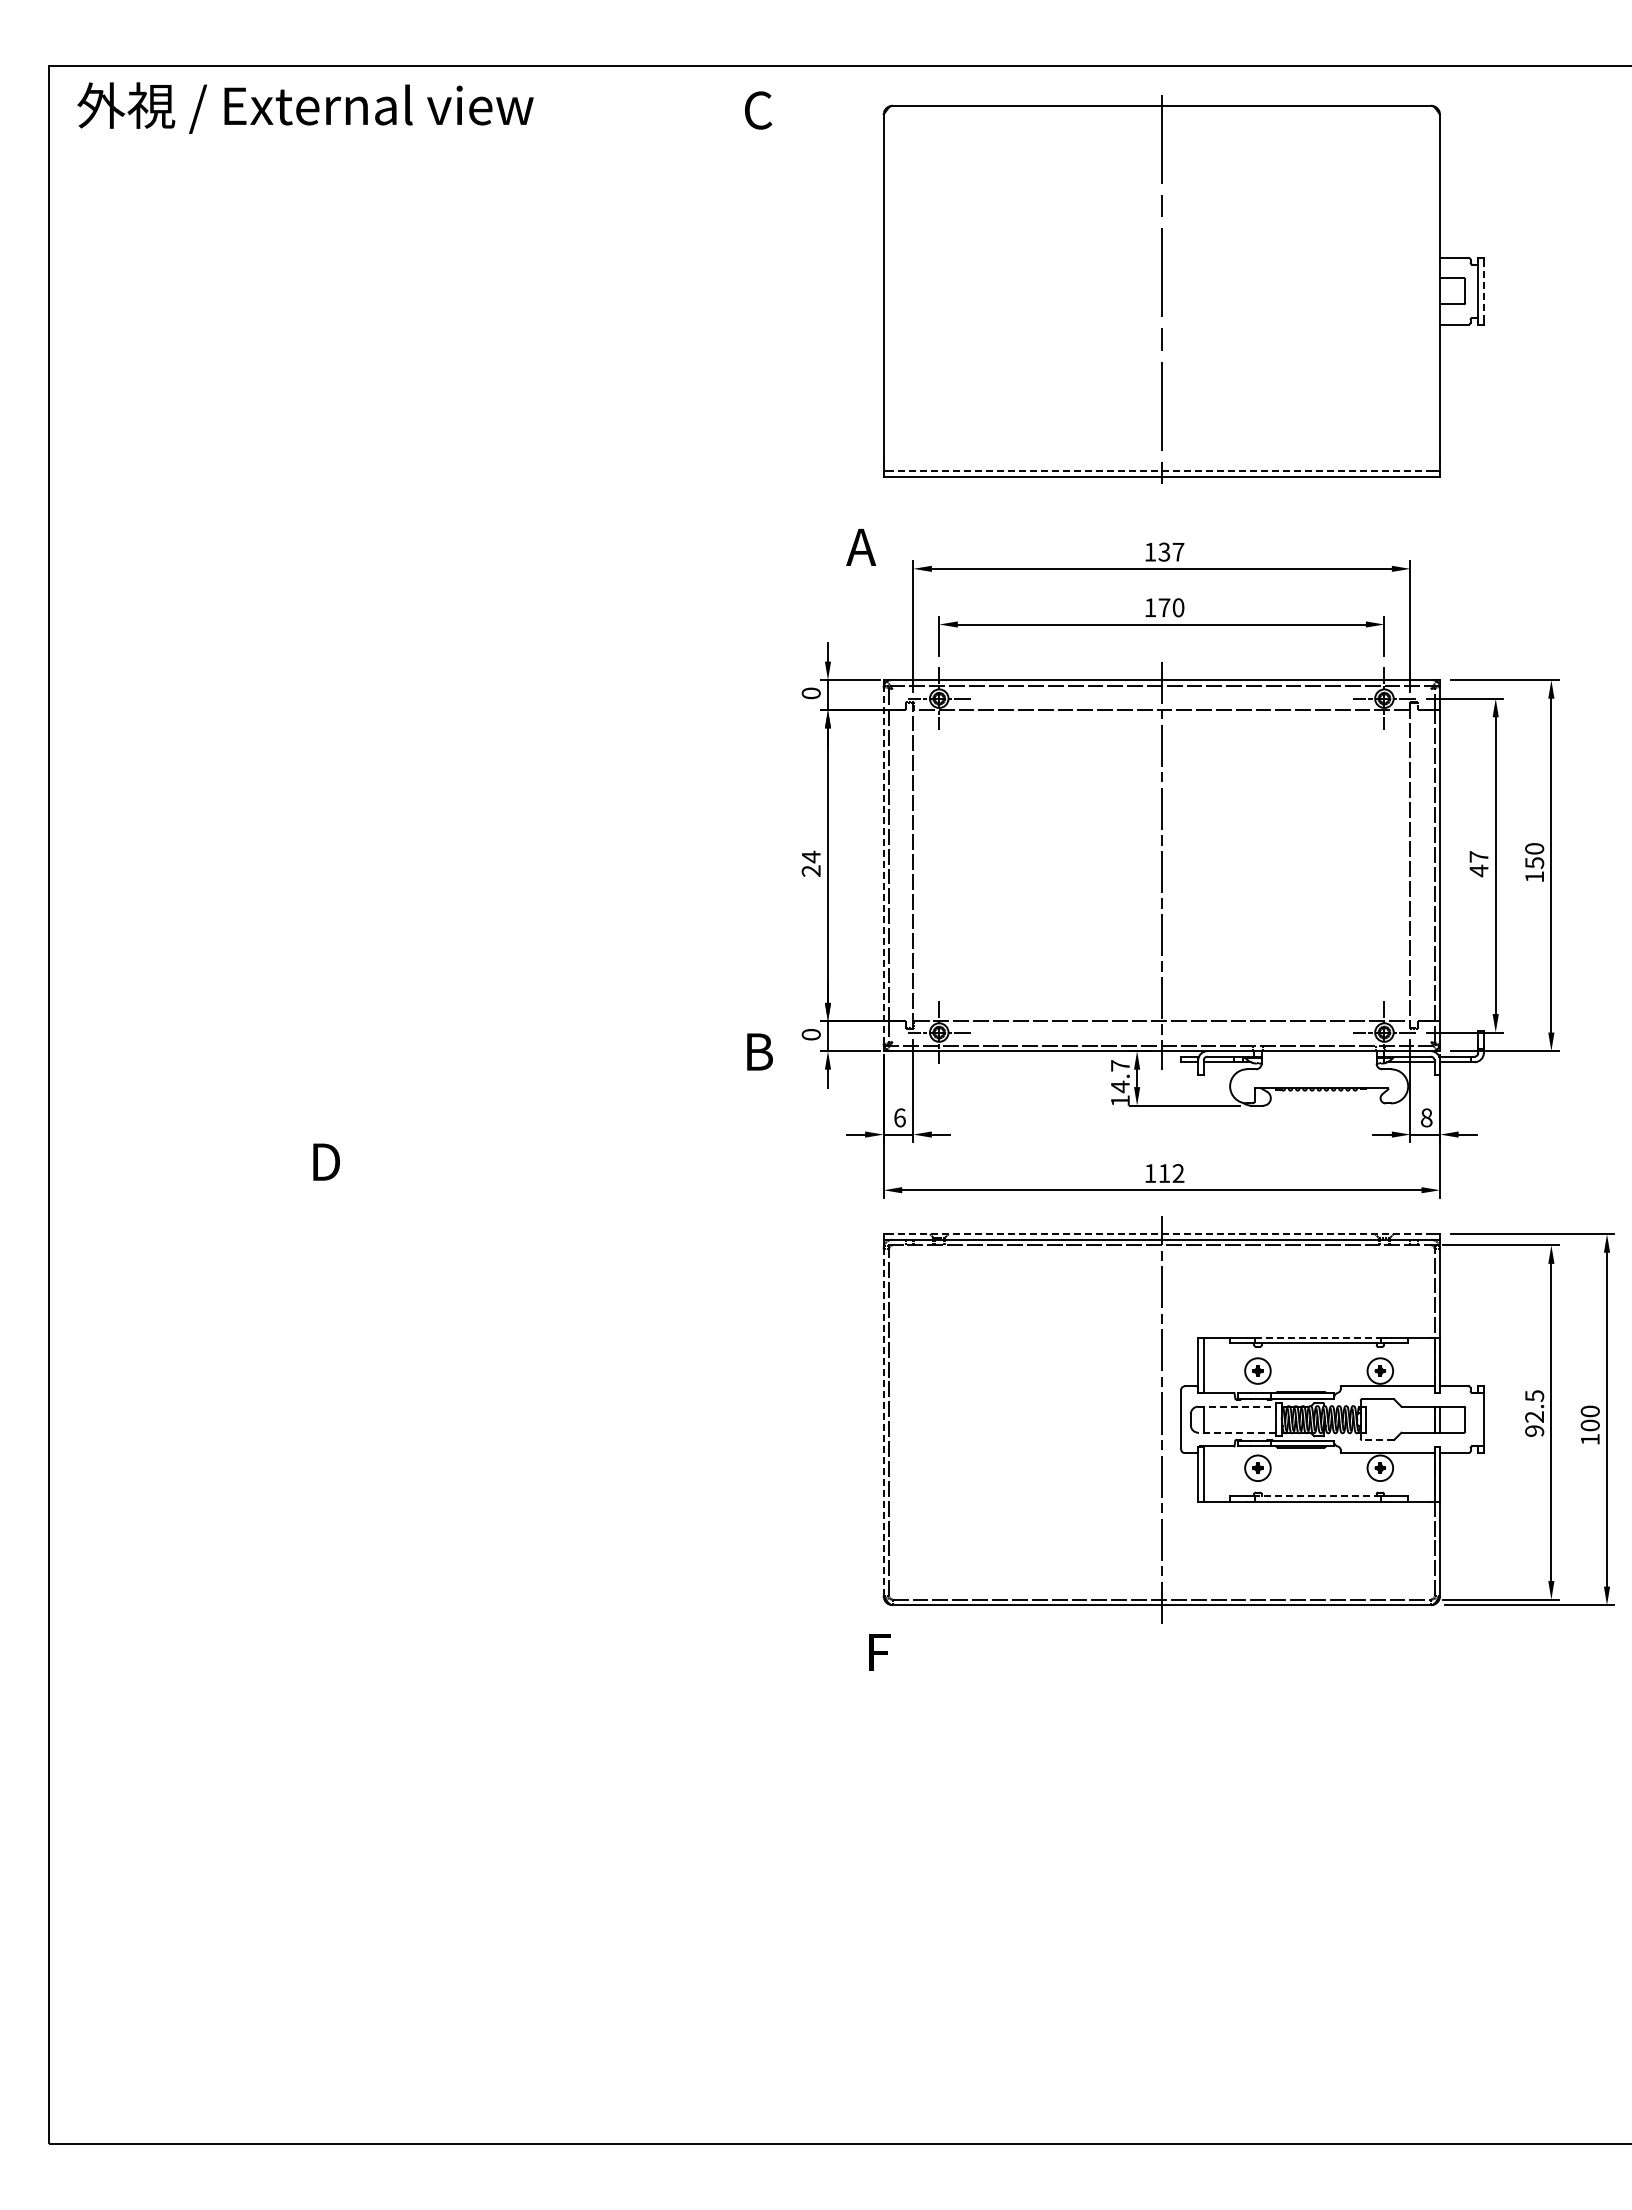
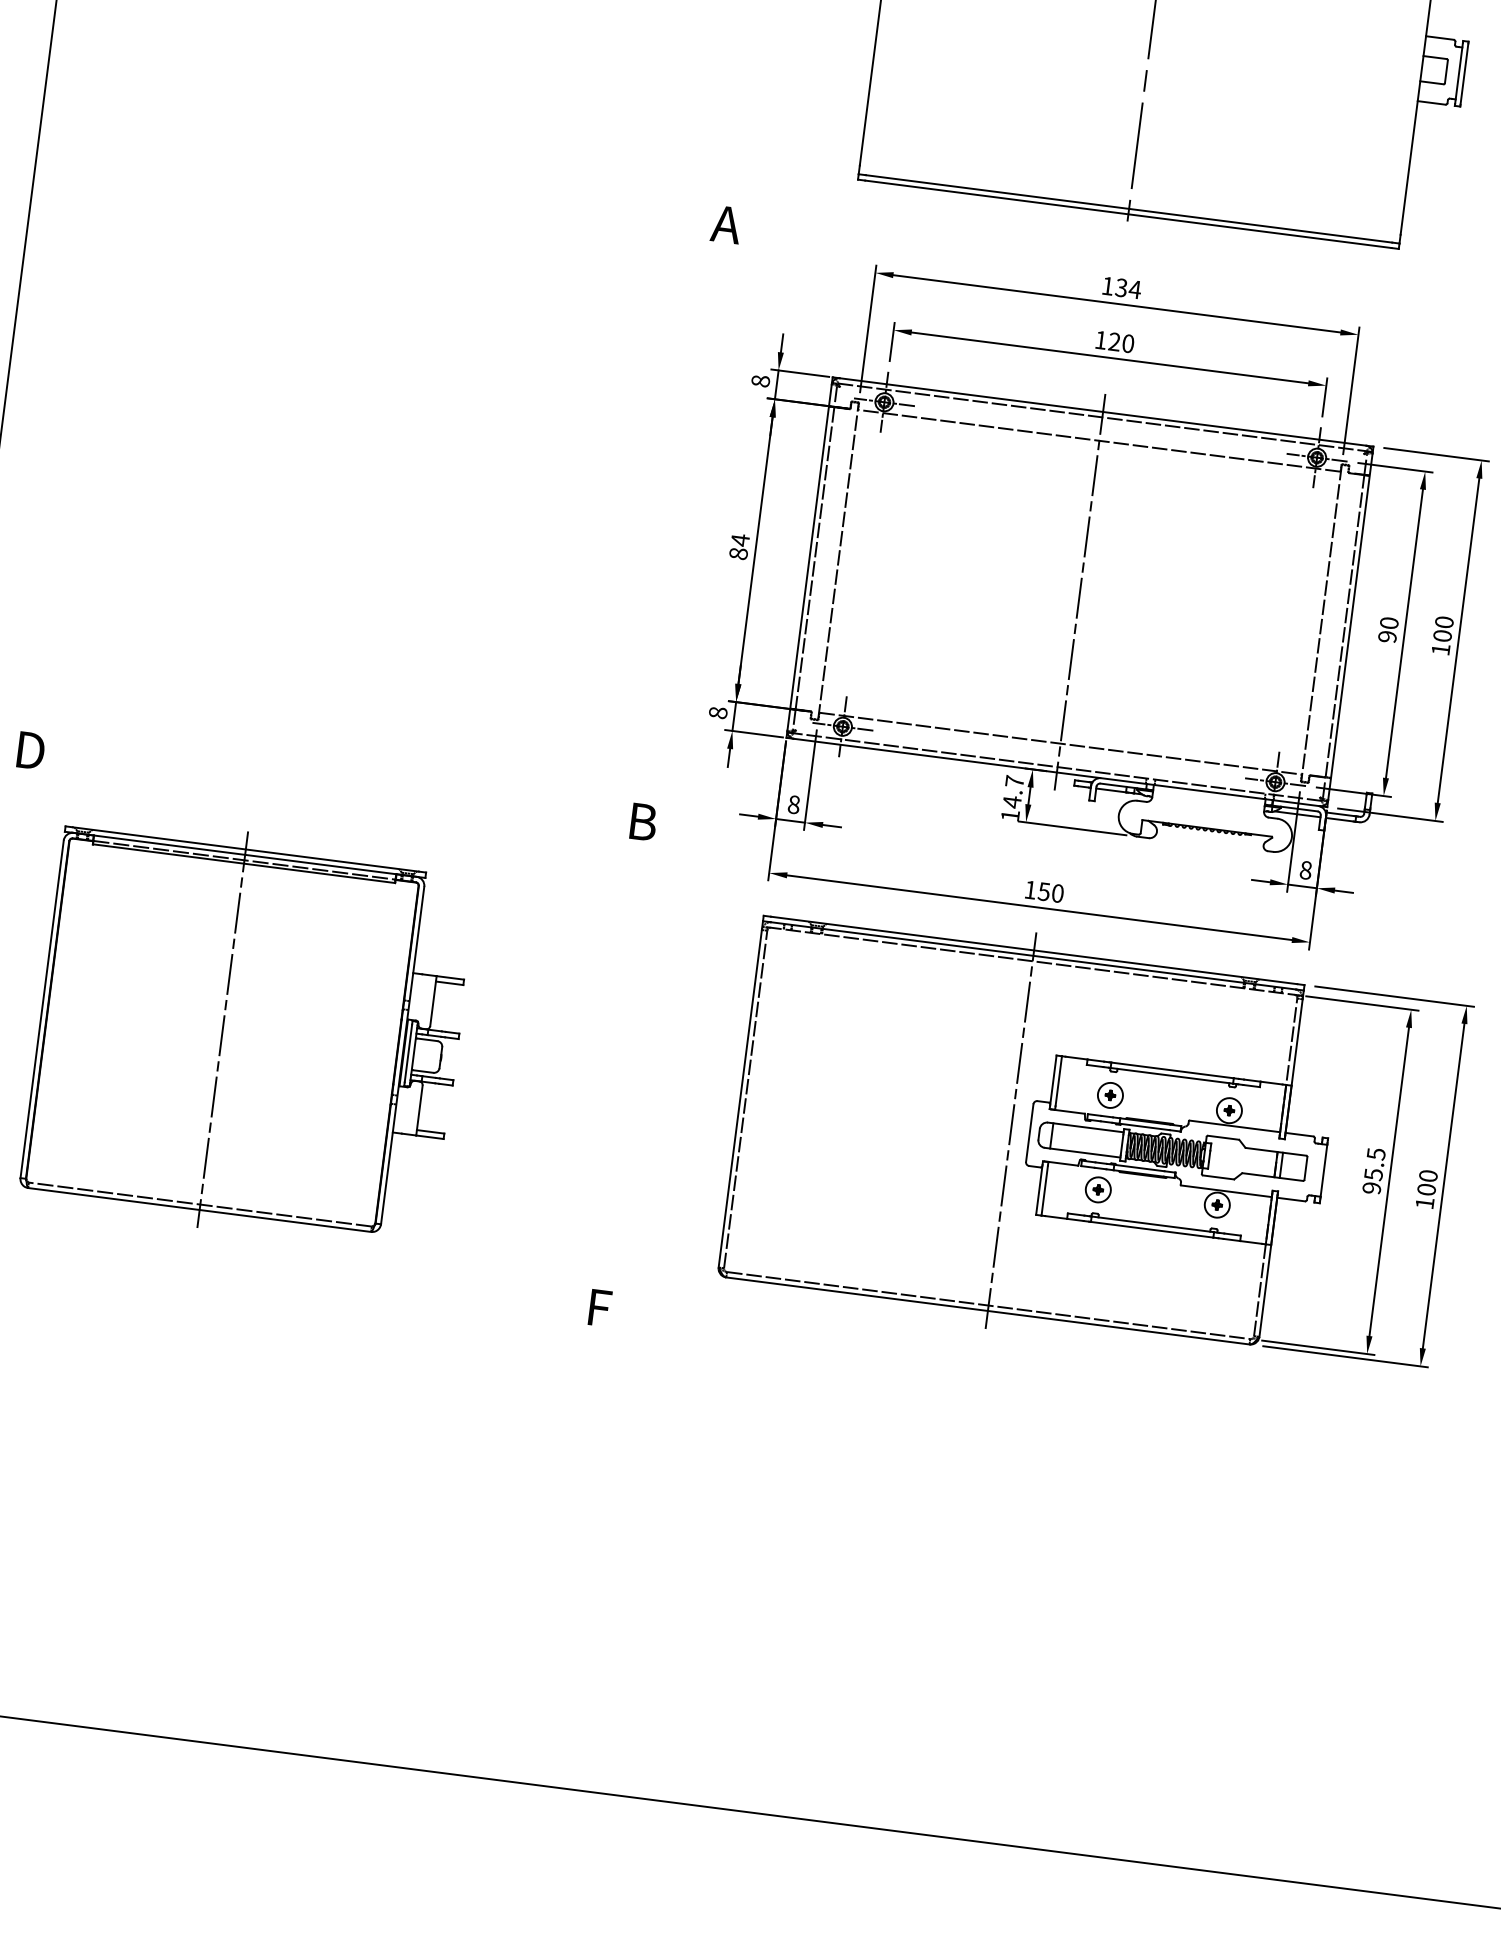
line: (1483, 291) -> (1464, 74), dashed -> solid
line: (1161, 471) -> (1128, 209), dashed -> solid
text: (861, 546) -> (726, 223), moved
text: (1178, 552) -> (1135, 289), 137 -> 134
text: (1164, 607) -> (1114, 341), 170 -> 120
text: (811, 693) -> (760, 381), 0 -> 8
text: (1534, 862) -> (1442, 635), 150 -> 100
text: (1478, 864) -> (1387, 630), 47 -> 90
line: (883, 865) -> (809, 557), dashed -> solid
text: (810, 870) -> (737, 553), 24 -> 84
text: (811, 1034) -> (718, 712), 0 -> 8
text: (759, 1051) -> (643, 821), moved
text: (899, 1117) -> (793, 804), 6 -> 8
text: (326, 1161) -> (31, 750), moved
text: (1171, 1173) -> (1051, 892), 112 -> 150
line: (1161, 1234) -> (1033, 950), dashed -> solid
line: (1317, 1337) -> (1172, 1070), dashed -> solid
line: (1237, 1406) -> (1086, 1127), dashed -> solid
text: (1534, 1417) -> (1373, 1174), 92.5 -> 95.5
part: (377, 1419) -> (248, 1032), added
line: (883, 1422) -> (740, 1098), dashed -> solid
line: (1237, 1432) -> (1082, 1152), dashed -> solid
line: (1377, 1440) -> (1218, 1177), dashed -> solid
line: (1317, 1496) -> (1152, 1224), dashed -> solid
text: (879, 1652) -> (599, 1307), moved

